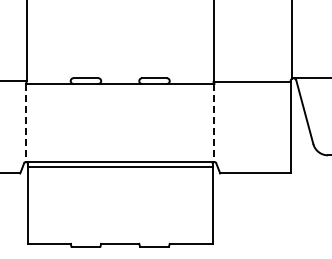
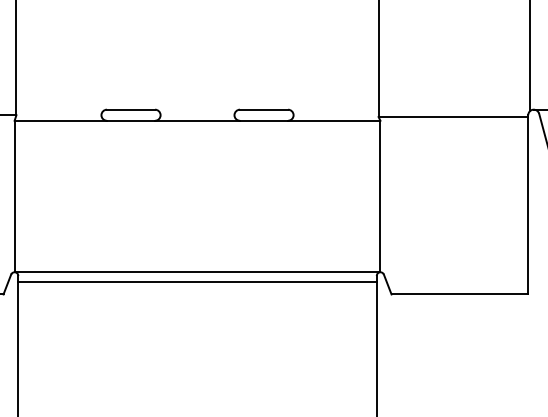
line: (25, 123) -> (13, 197), dashed -> solid
line: (214, 123) -> (380, 197), dashed -> solid

